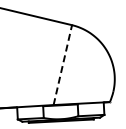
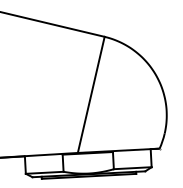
line: (62, 64) -> (90, 94), dashed -> solid

